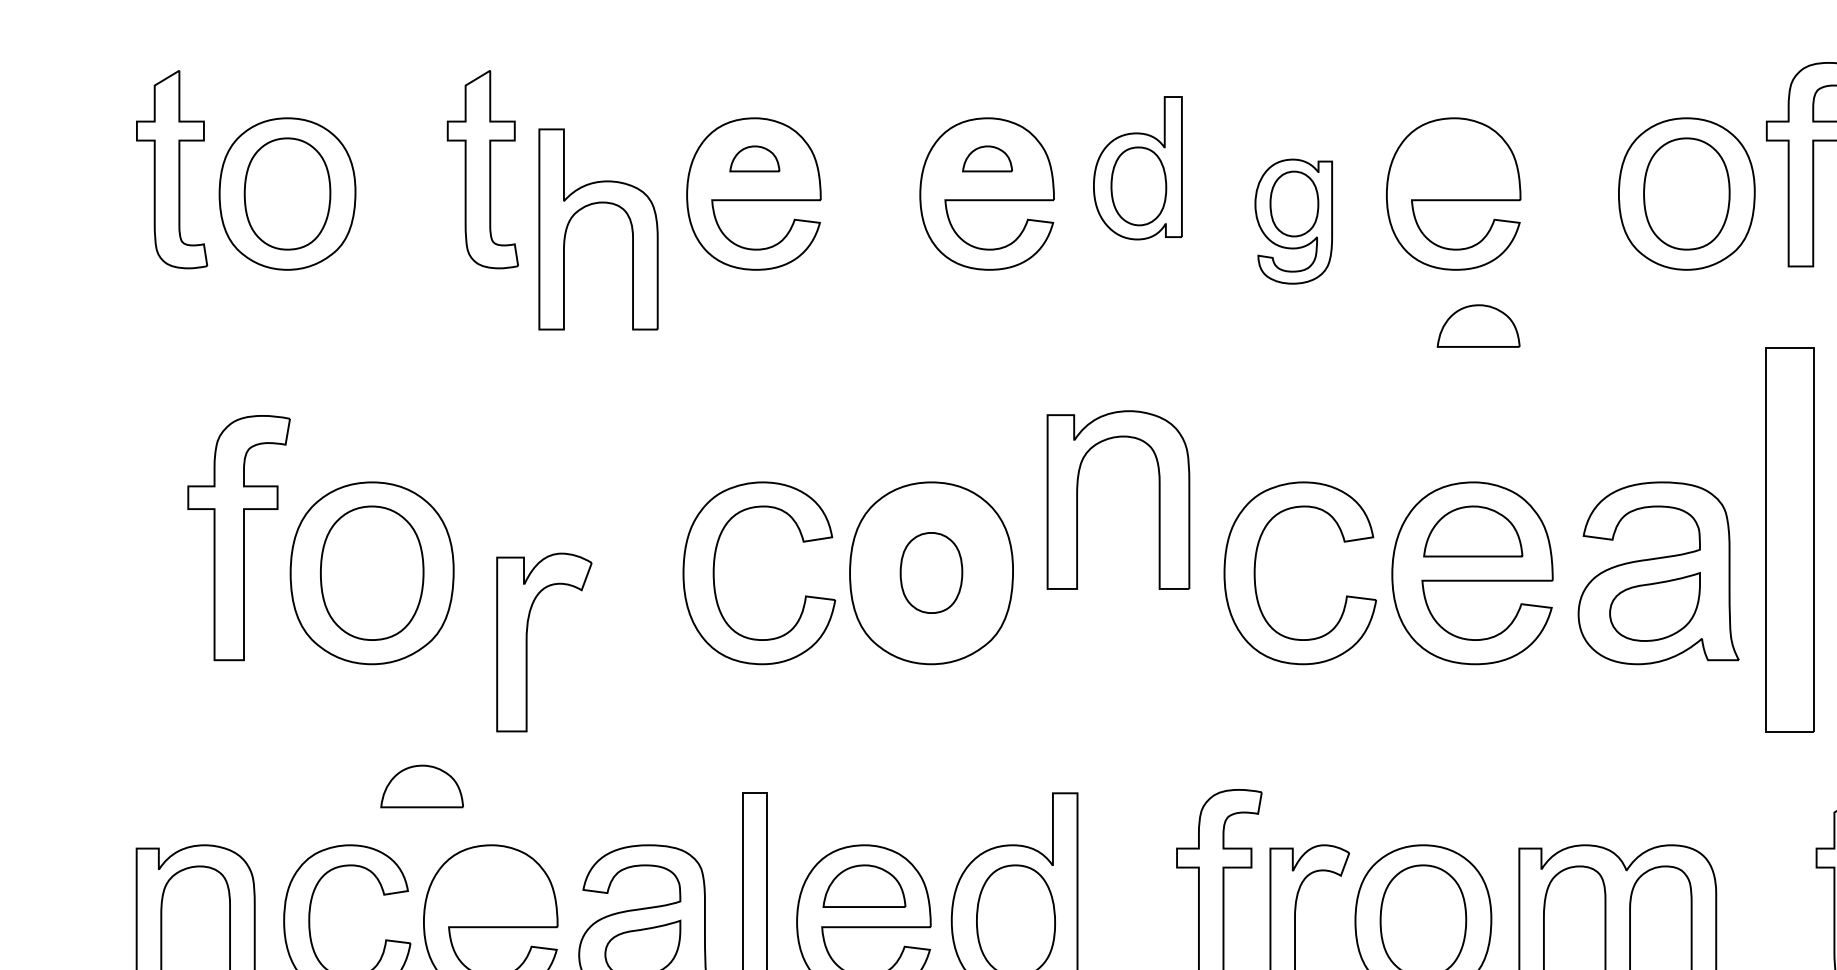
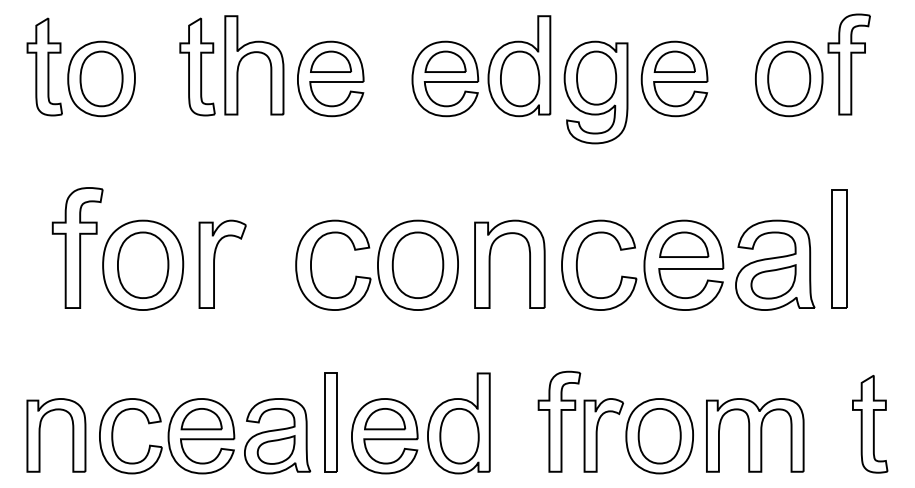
part: (755, 158) -> (331, 61), size x1.67
part: (987, 158) -> (445, 61), size x1.67
part: (1138, 168) -> (519, 66), size x1.43
part: (598, 205) -> (254, 53), moved
part: (1292, 221) -> (595, 92), size x1.67
part: (1477, 325) -> (674, 61), moved
part: (1079, 498) -> (490, 263), moved
part: (1789, 539) -> (839, 248), size x0.62
part: (930, 571) -> (417, 264), size x1.67
part: (527, 640) -> (214, 263), moved
part: (421, 787) -> (201, 419), moved

